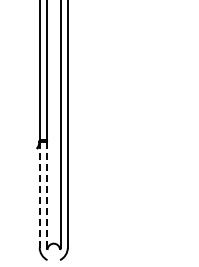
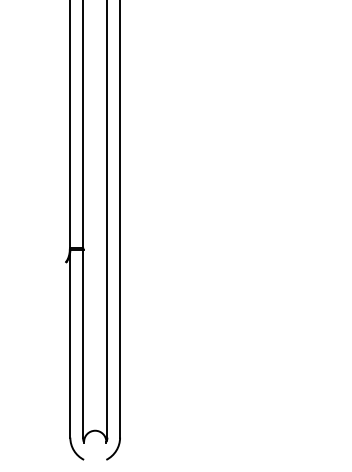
line: (39, 194) -> (69, 343), dashed -> solid
line: (46, 194) -> (82, 343), dashed -> solid

